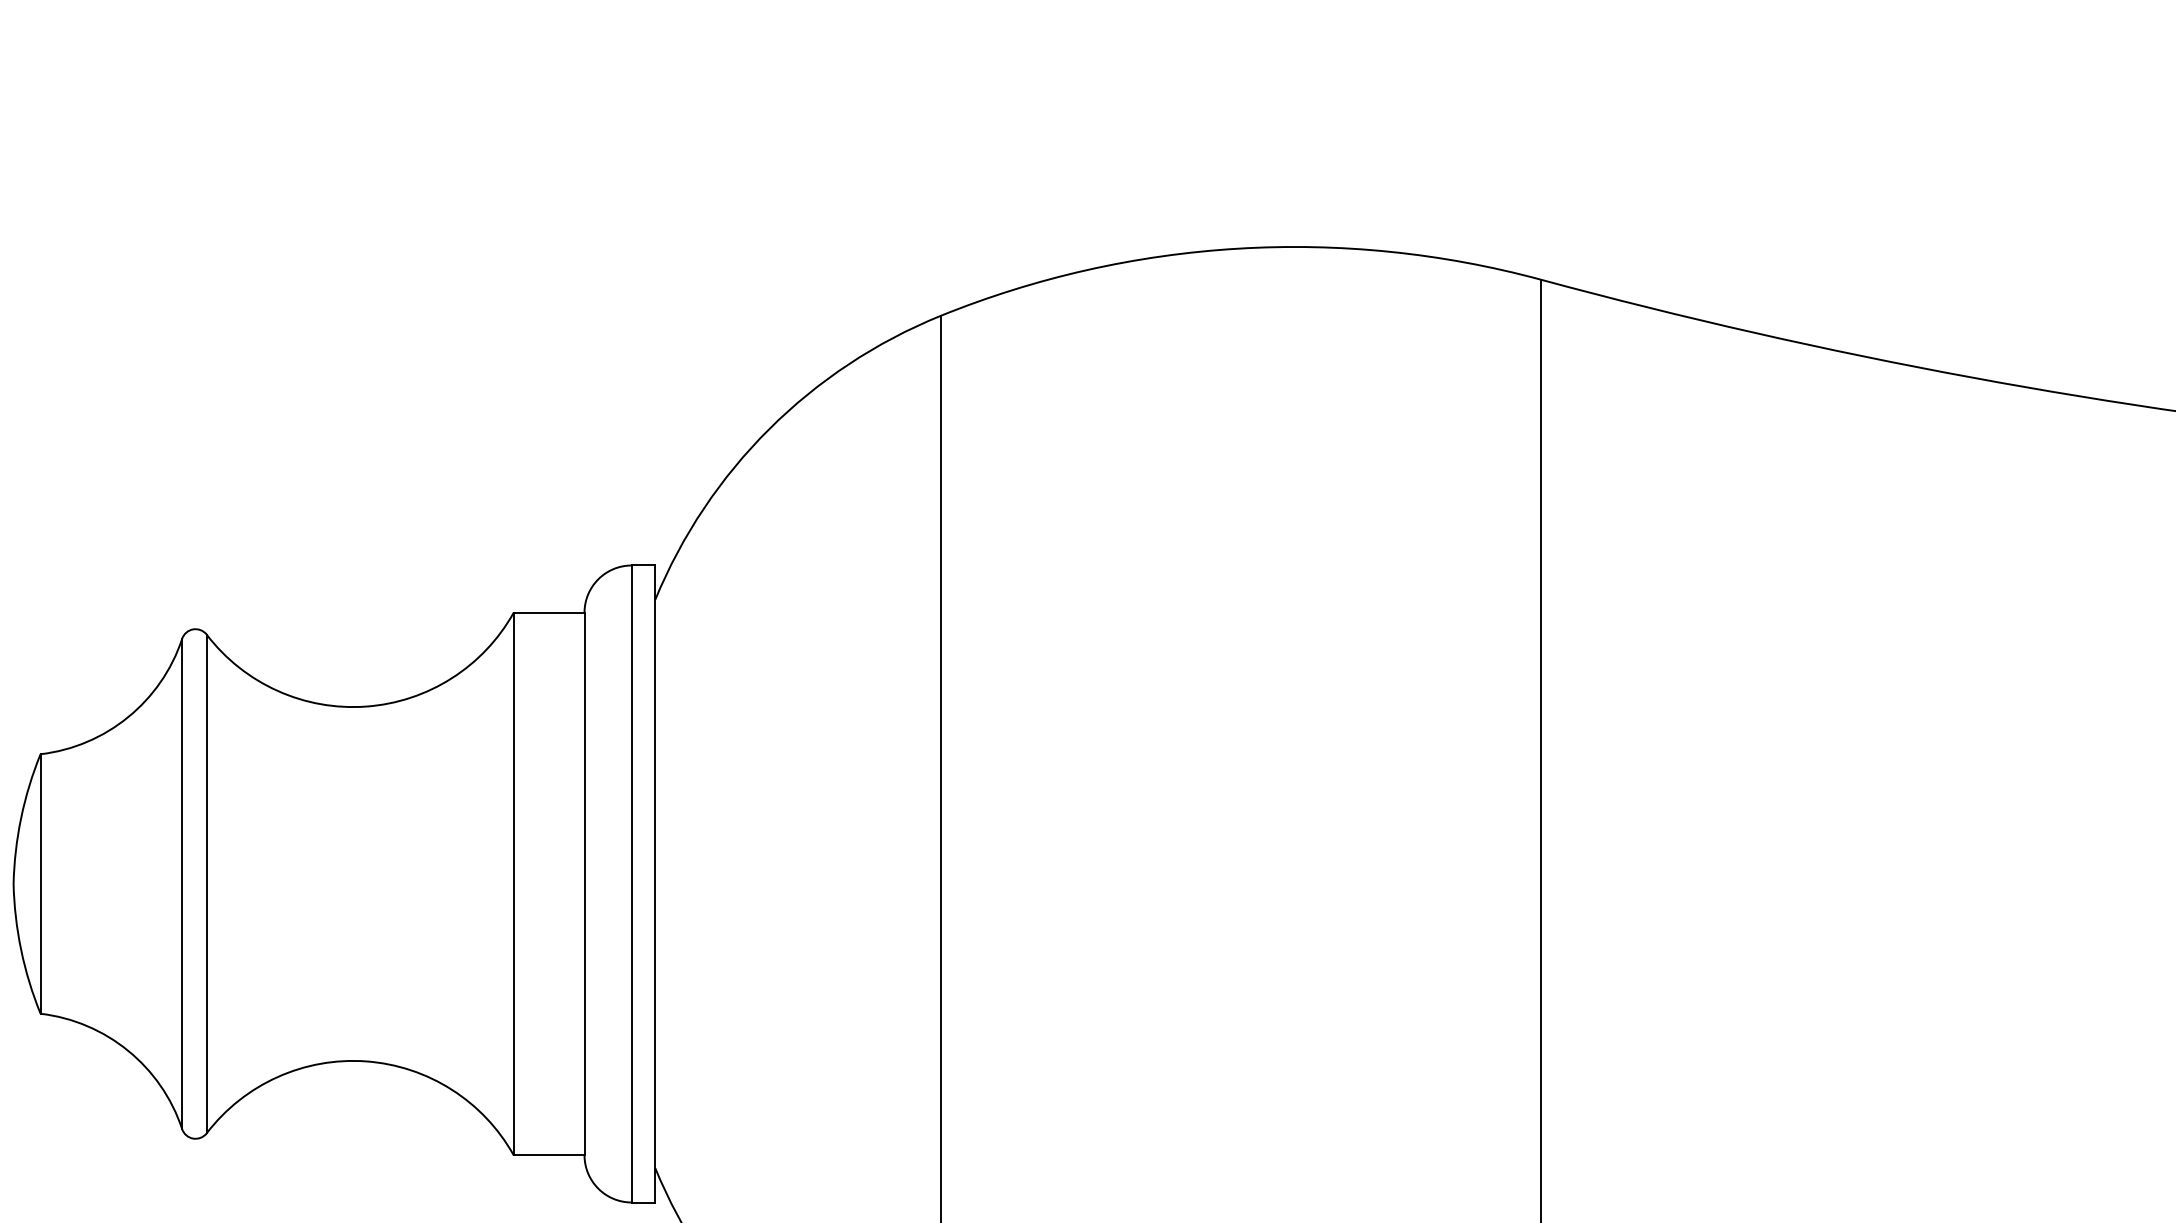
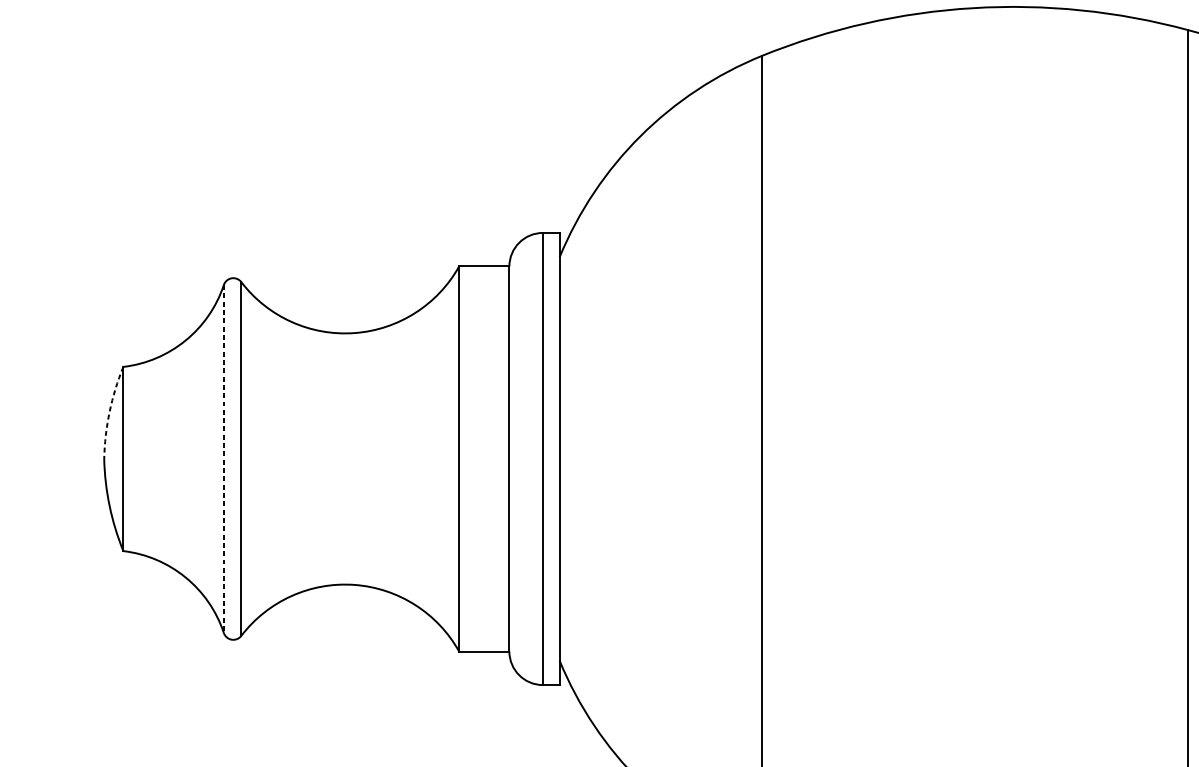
arc: (21, 817) -> (109, 411), solid -> dashed
line: (182, 884) -> (224, 459), solid -> dashed

